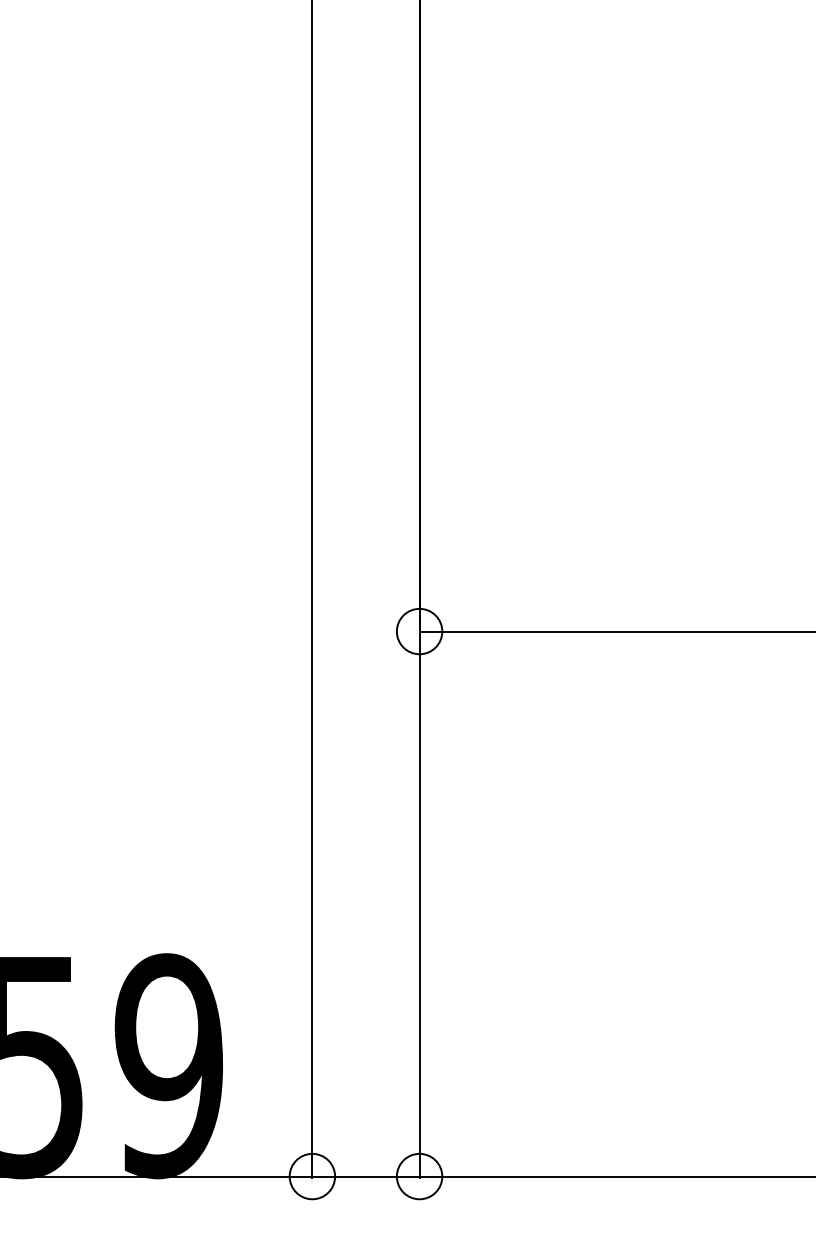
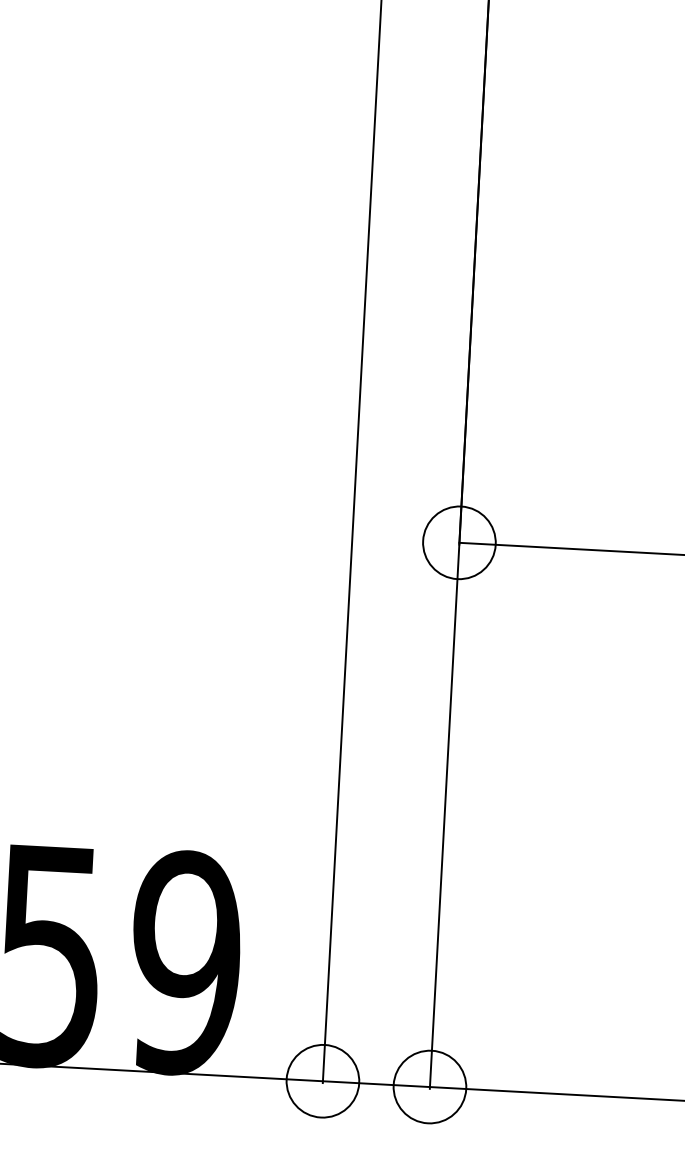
circle: (419, 631) -> (459, 542), size x1.6
circle: (312, 1176) -> (323, 1081), size x1.6
circle: (419, 1176) -> (429, 1086), size x1.6

